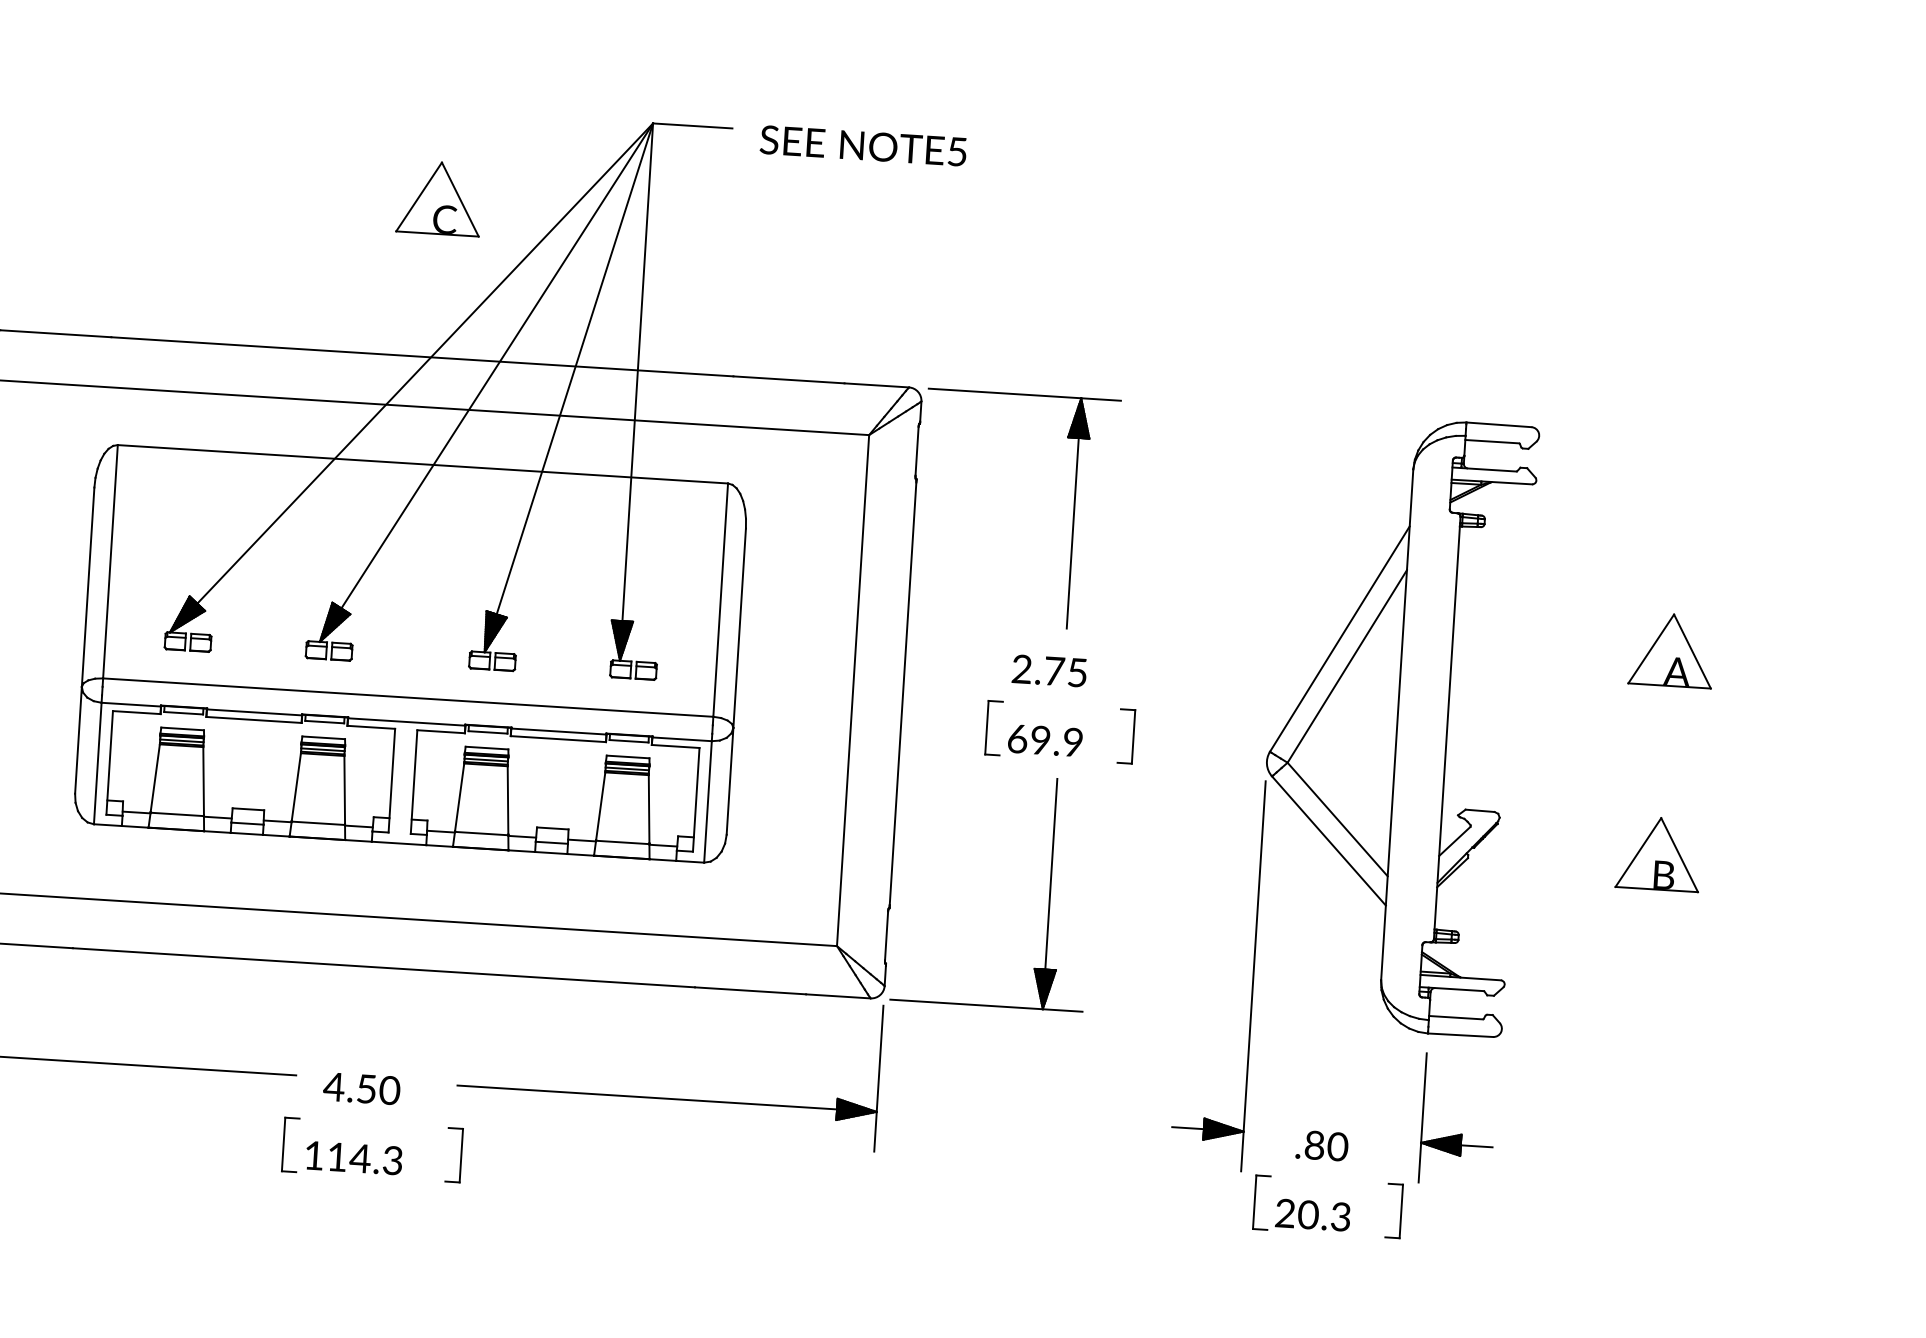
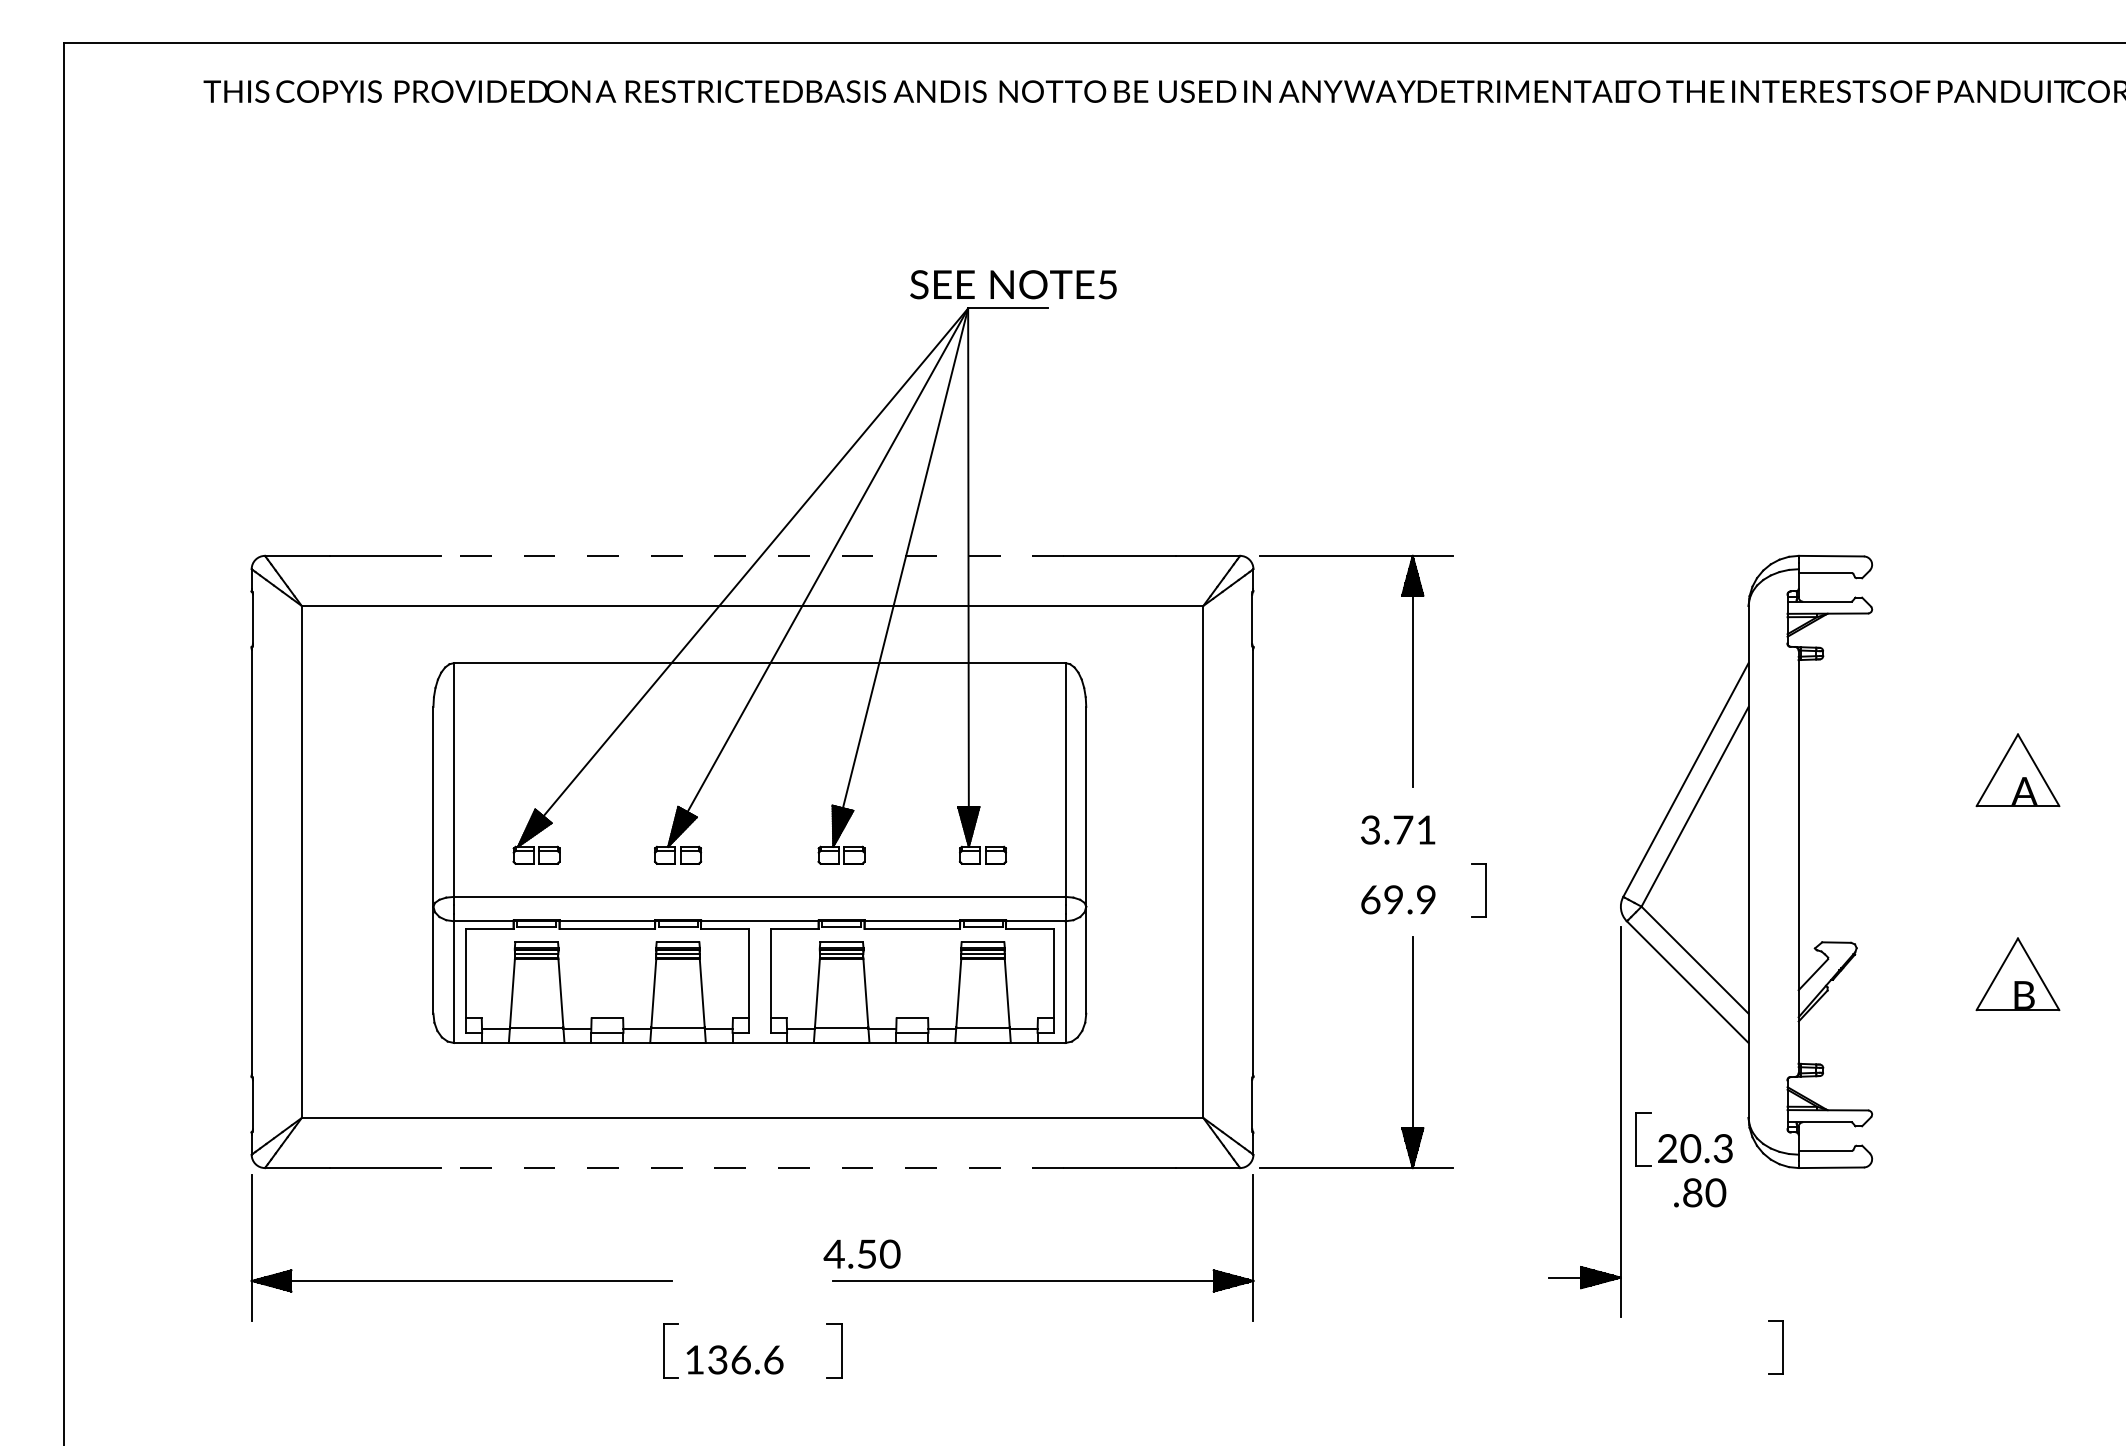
text: (863, 145) -> (1013, 284), moved
part: (439, 198) -> (759, 396), removed
line: (422, 356) -> (752, 555), solid -> dashed
text: (1049, 670) -> (1398, 829), 2.75 -> 3.71
part: (987, 727) -> (1339, 890), removed
line: (383, 968) -> (752, 1168), solid -> dashed
text: (361, 1088) -> (861, 1253), moved
part: (1458, 1134) -> (1835, 1266), removed
text: (1322, 1145) -> (1700, 1192), moved
text: (364, 1158) -> (745, 1359), 114.3 -> 136.6
part: (1301, 1205) -> (1683, 1139), moved

